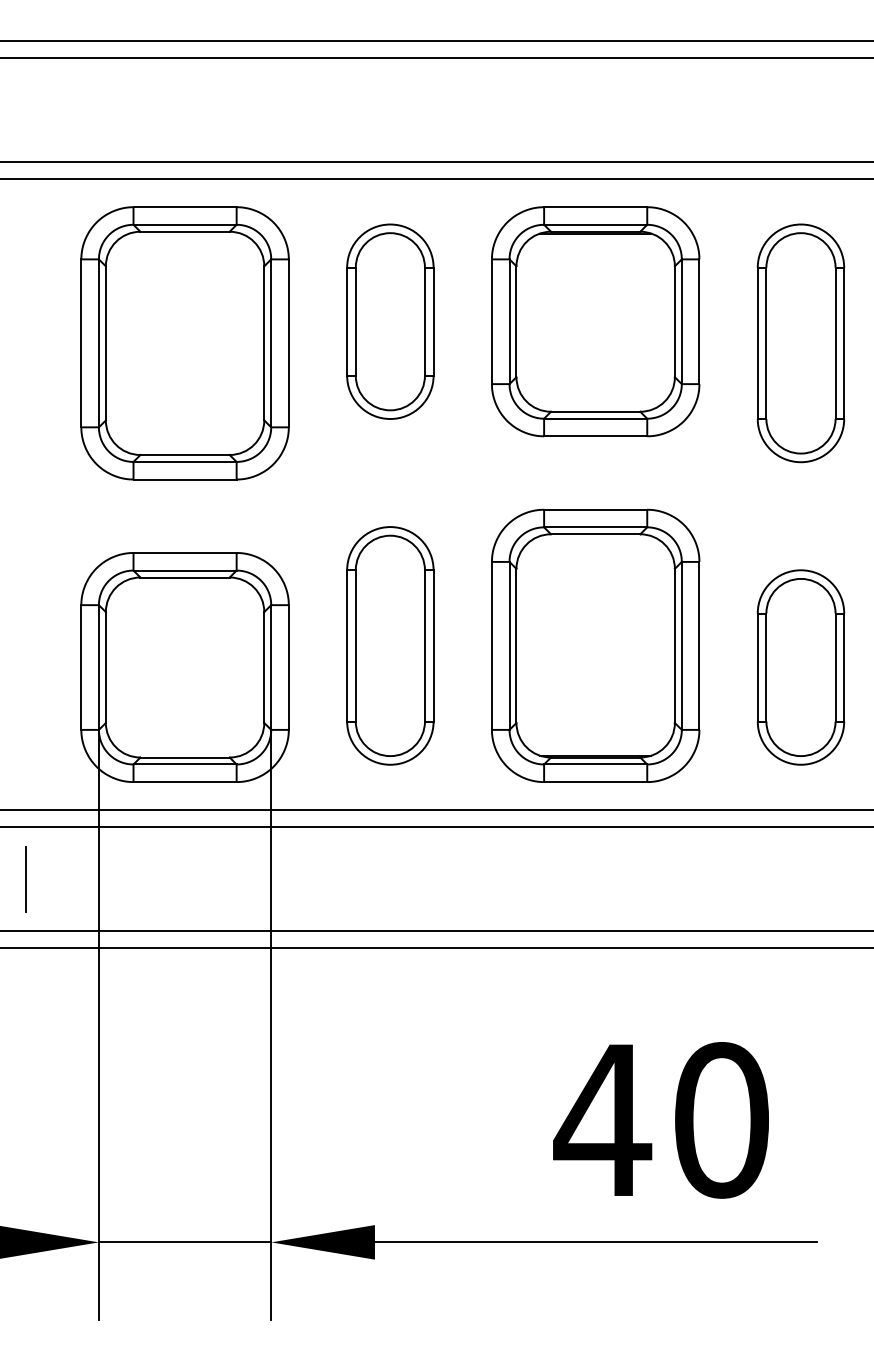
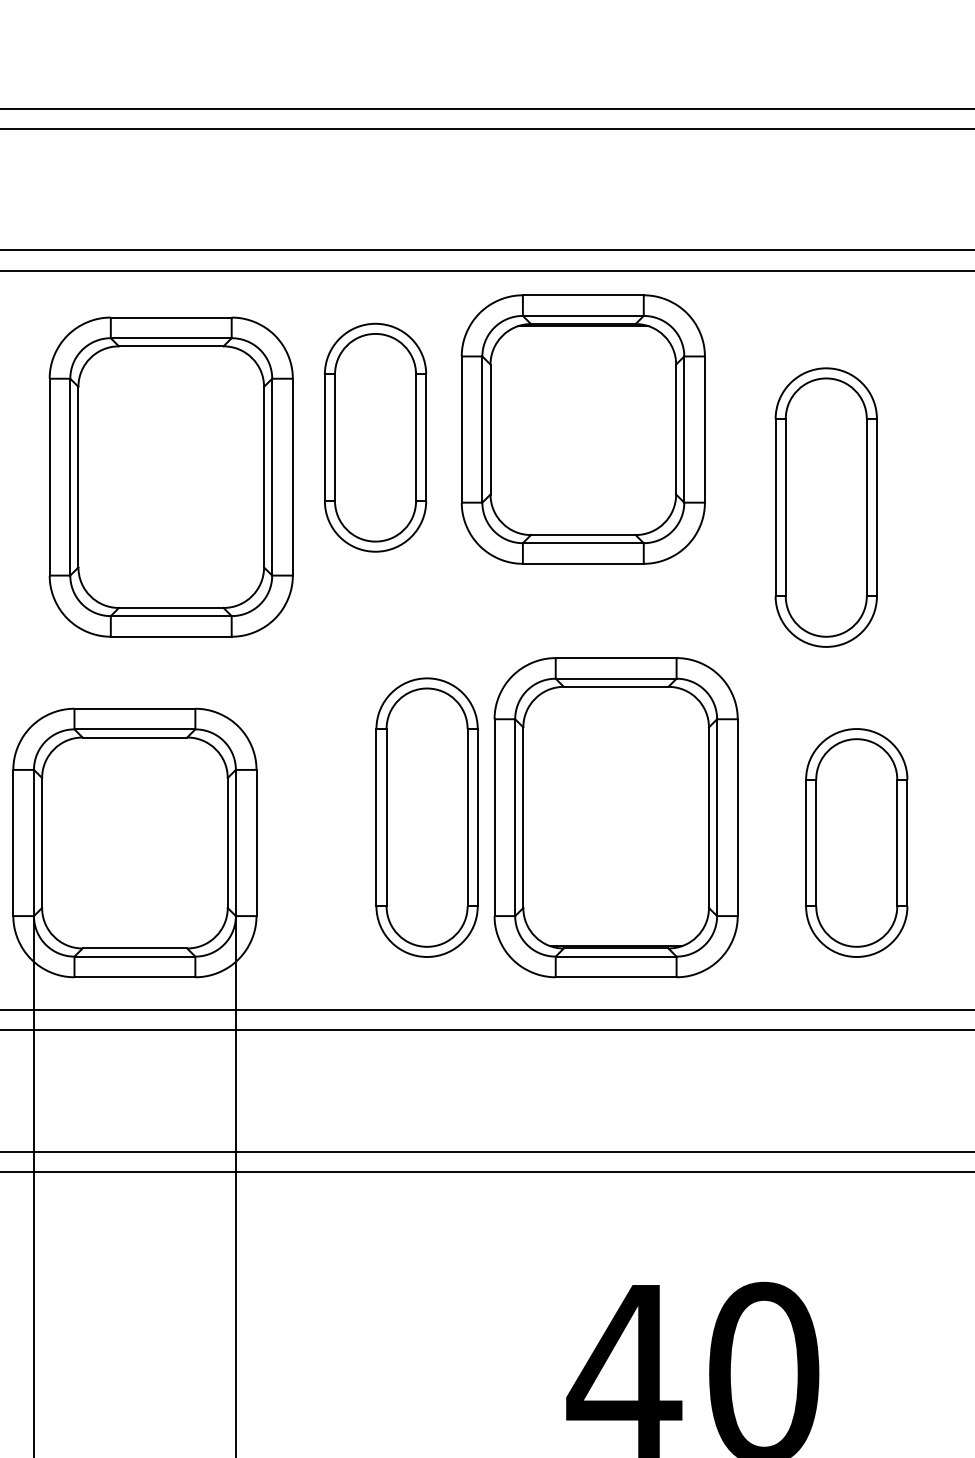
part: (595, 321) -> (583, 429), moved
part: (184, 343) -> (170, 477), moved
part: (800, 343) -> (825, 507), moved
part: (390, 645) -> (427, 817), moved

